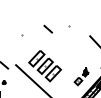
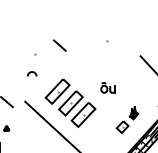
line: (48, 28) -> (60, 44), moved
part: (20, 46) -> (32, 72), added
part: (68, 56) -> (107, 88), added

